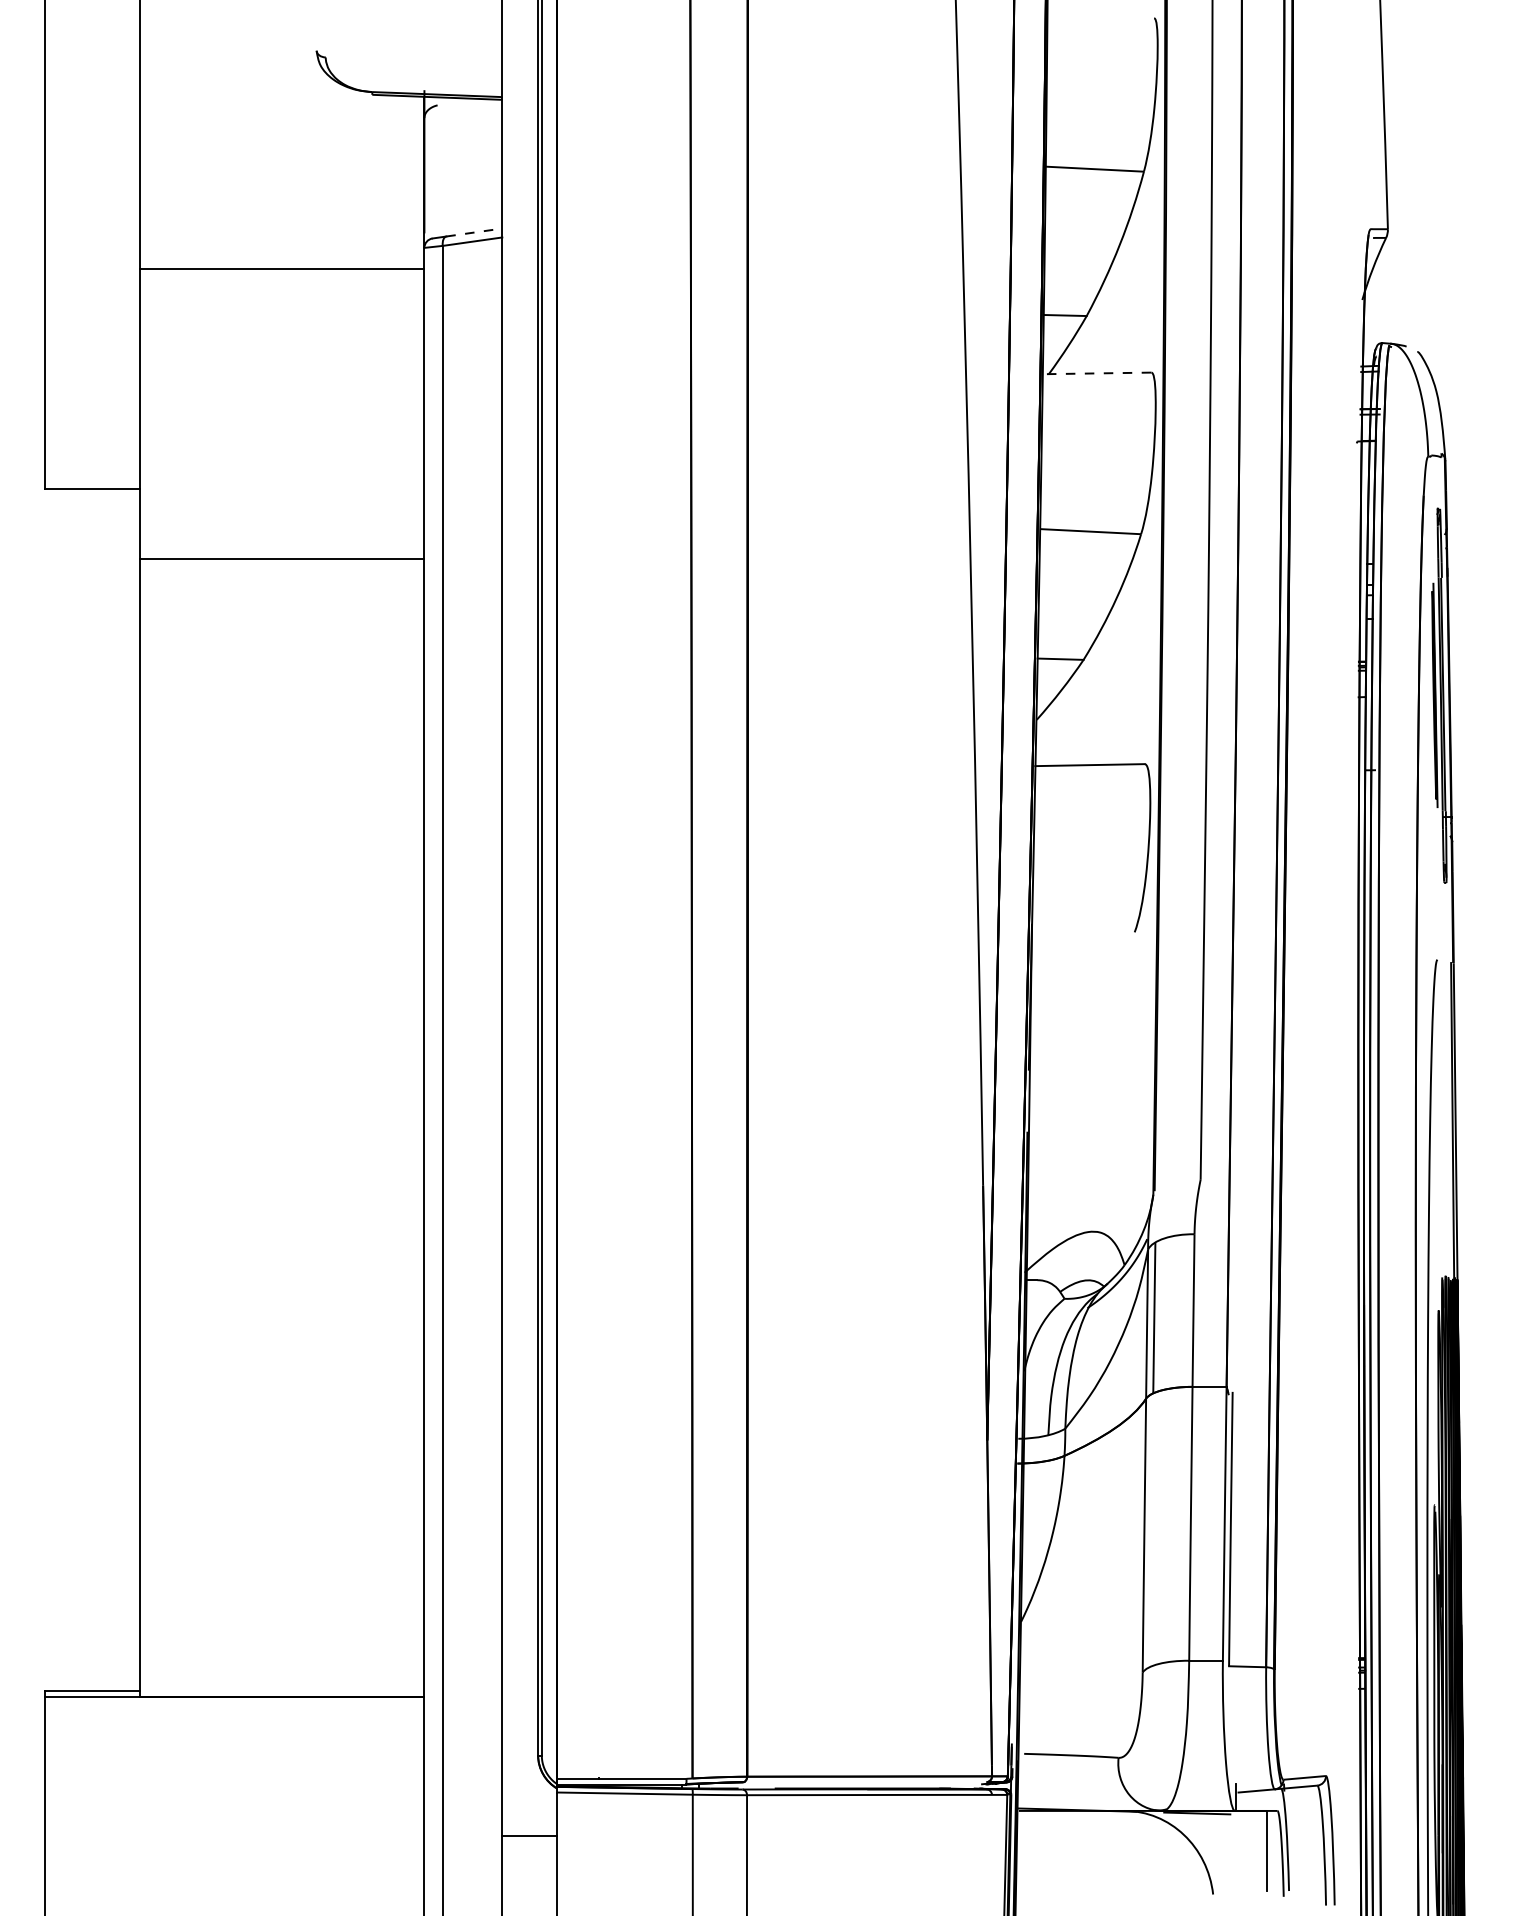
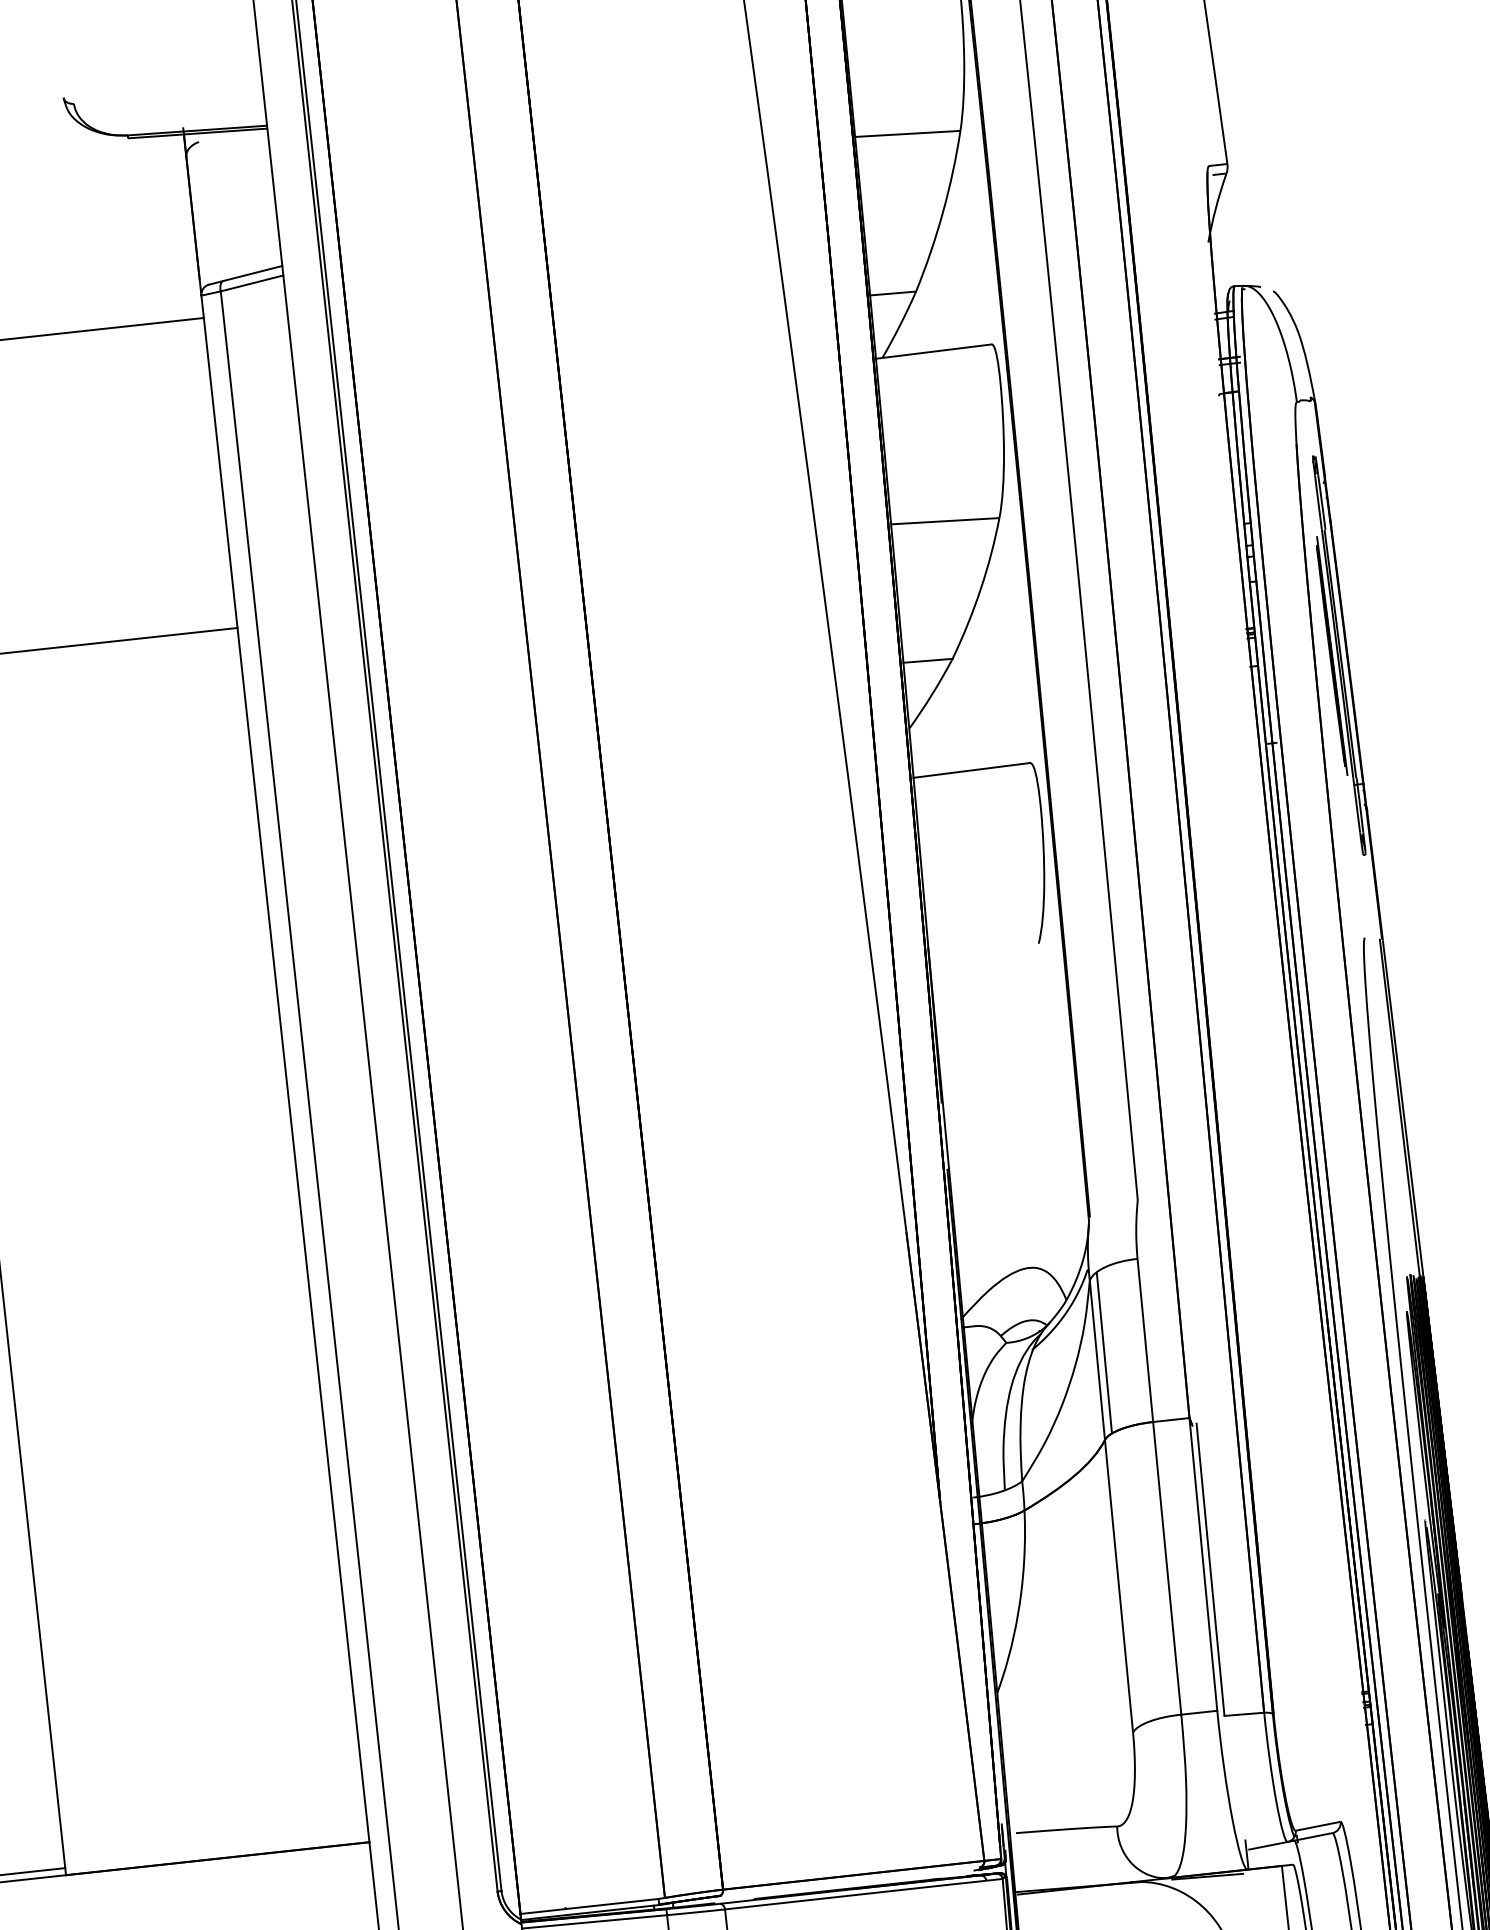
line: (474, 232) -> (253, 273), dashed -> solid
line: (1096, 373) -> (933, 351), dashed -> solid

